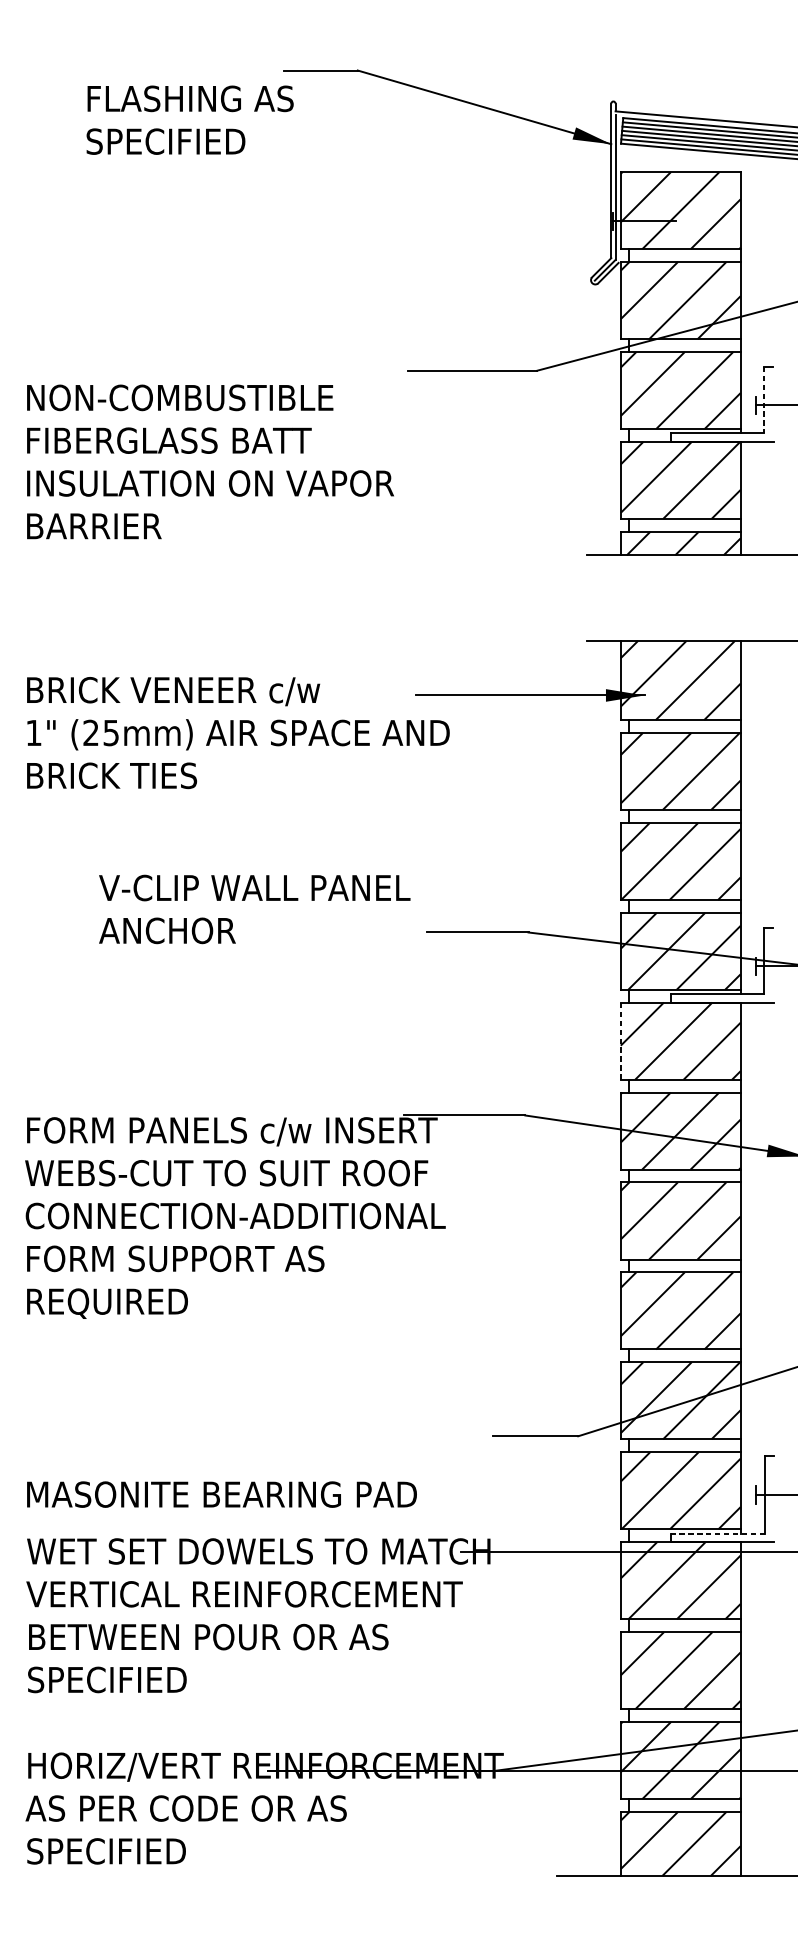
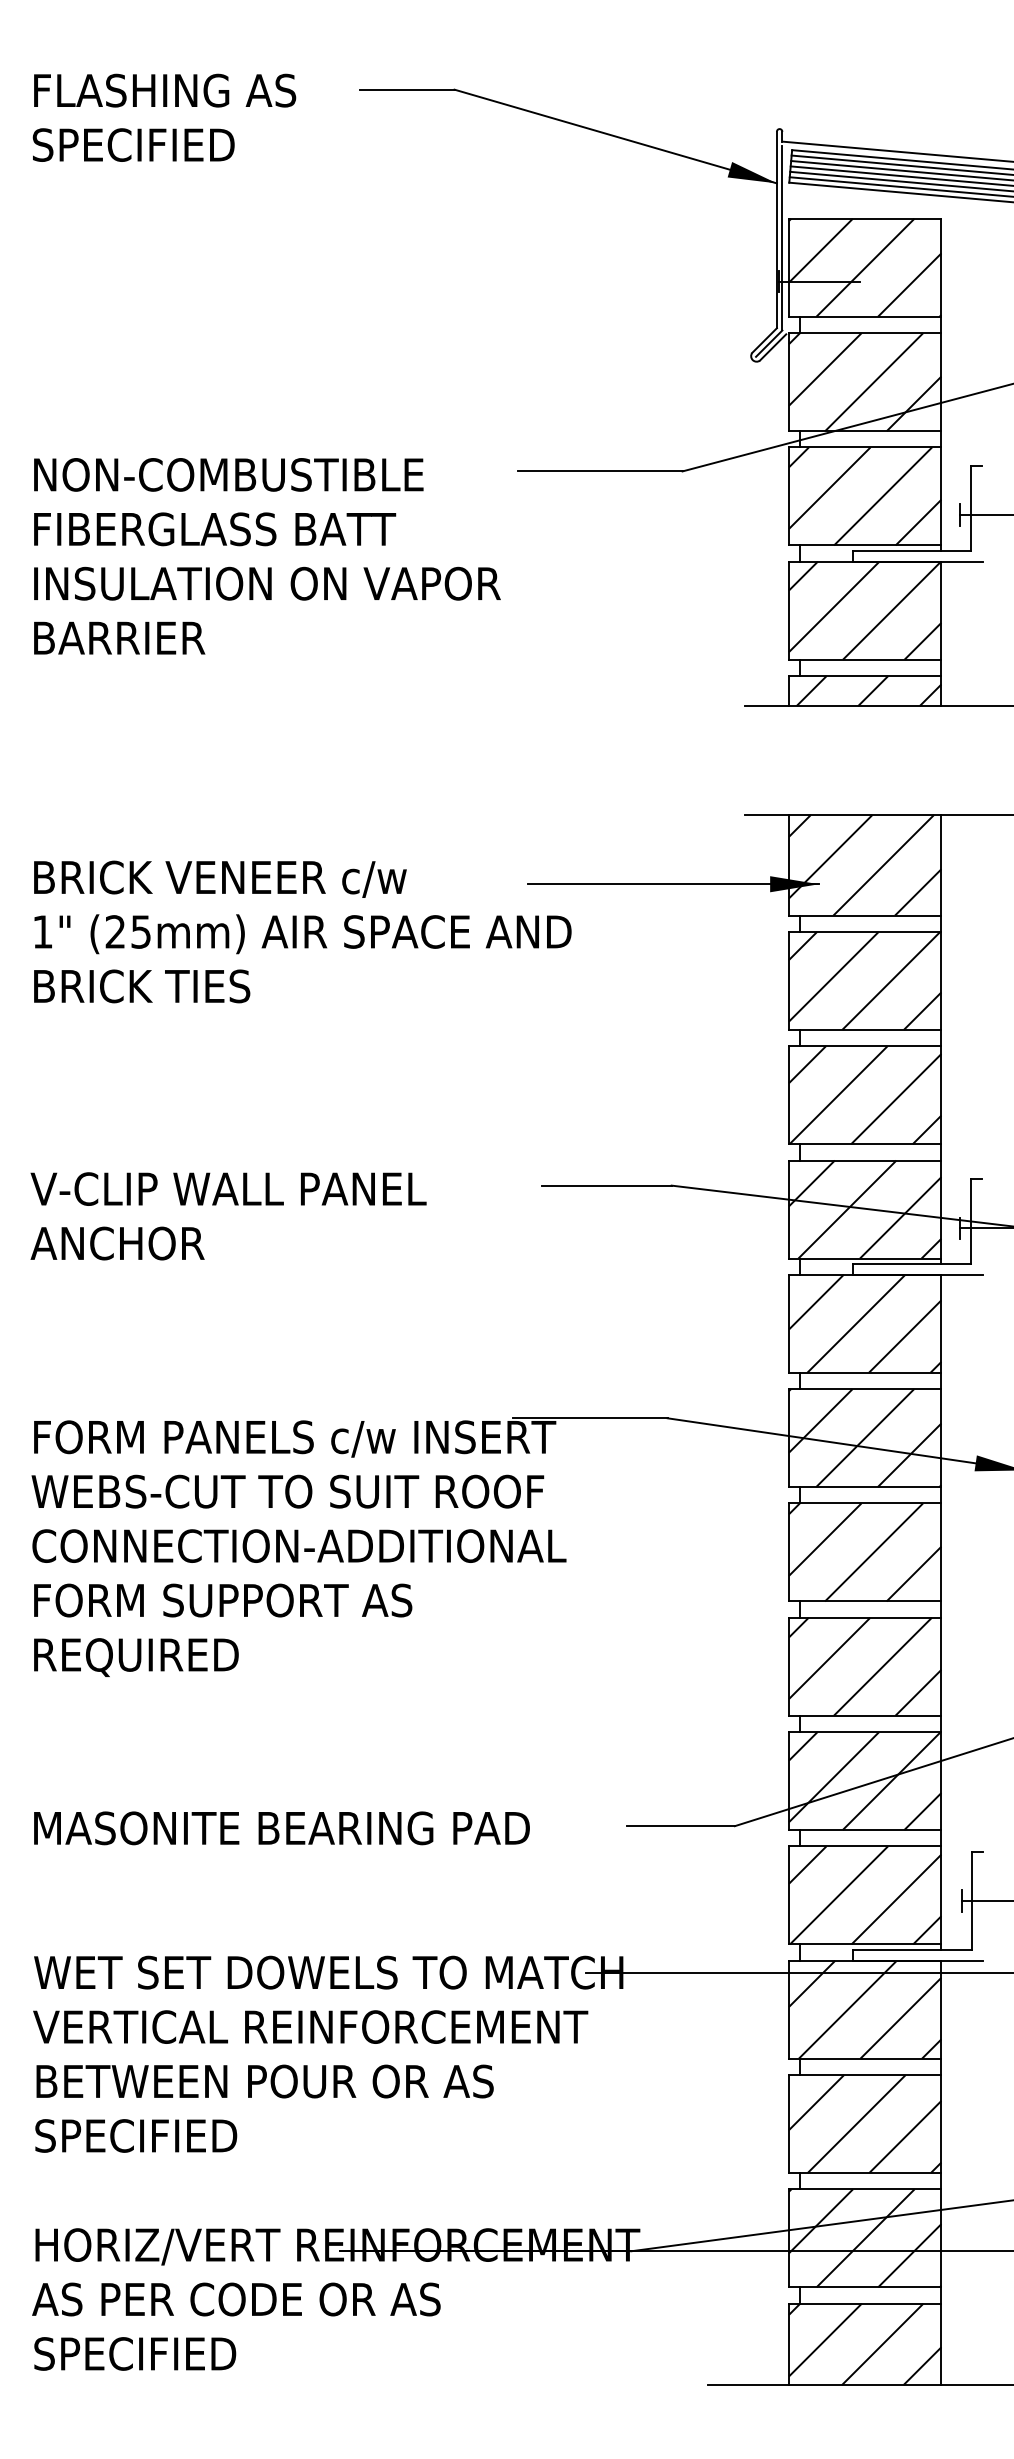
text: (190, 119) -> (164, 117), moved
line: (764, 400) -> (971, 509), dashed -> solid
text: (210, 462) -> (267, 556), moved
text: (254, 909) -> (228, 1216), moved
line: (620, 1040) -> (788, 1323), dashed -> solid
text: (221, 1494) -> (281, 1828), moved
line: (717, 1533) -> (912, 1949), dashed -> solid

